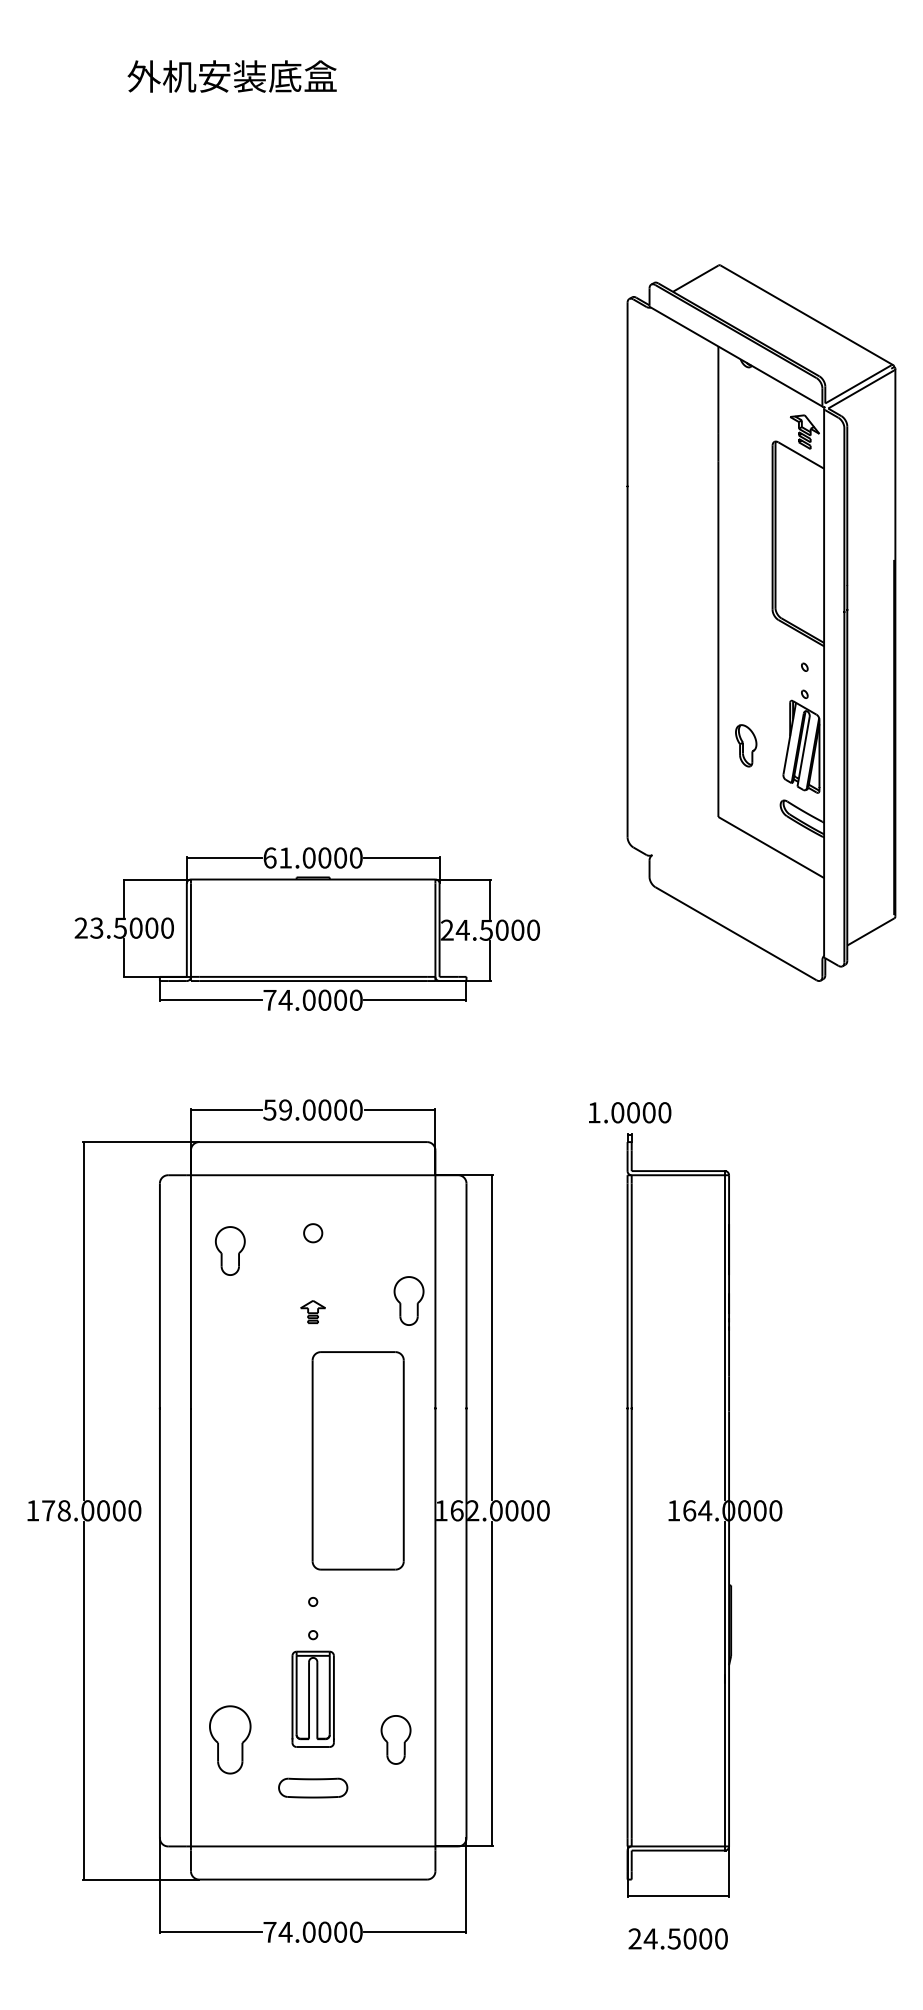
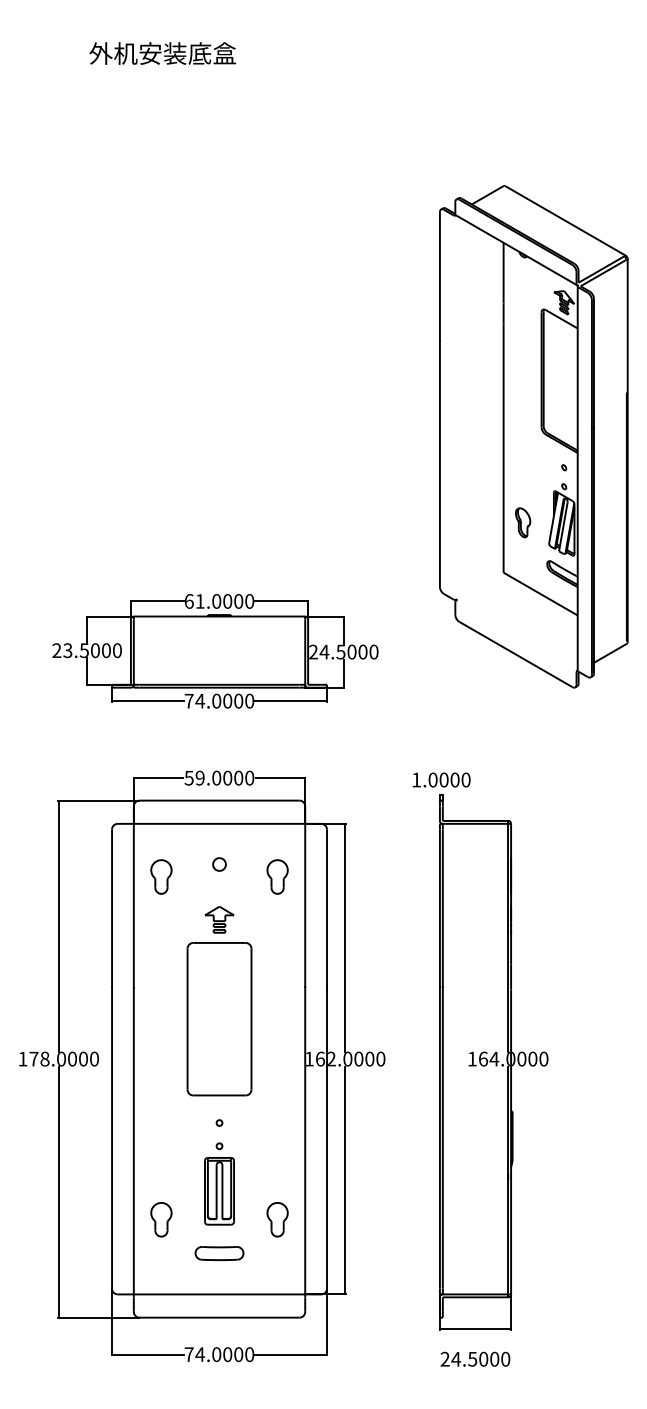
part: (408, 1300) -> (277, 876), moved
part: (312, 1311) -> (219, 919), size x1.67
part: (357, 1460) -> (219, 1018), moved
part: (230, 1739) -> (161, 1219), size x0.71

